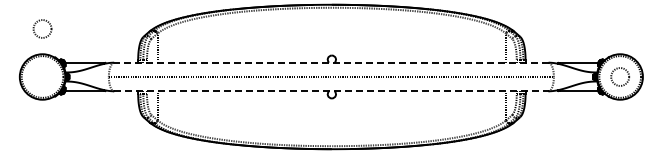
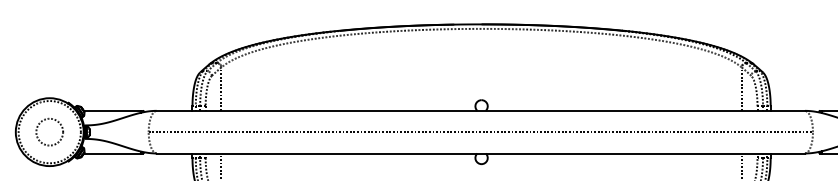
circle: (42, 28) -> (49, 131), moved
line: (330, 62) -> (479, 110), dashed -> solid
line: (331, 91) -> (481, 153), dashed -> solid

